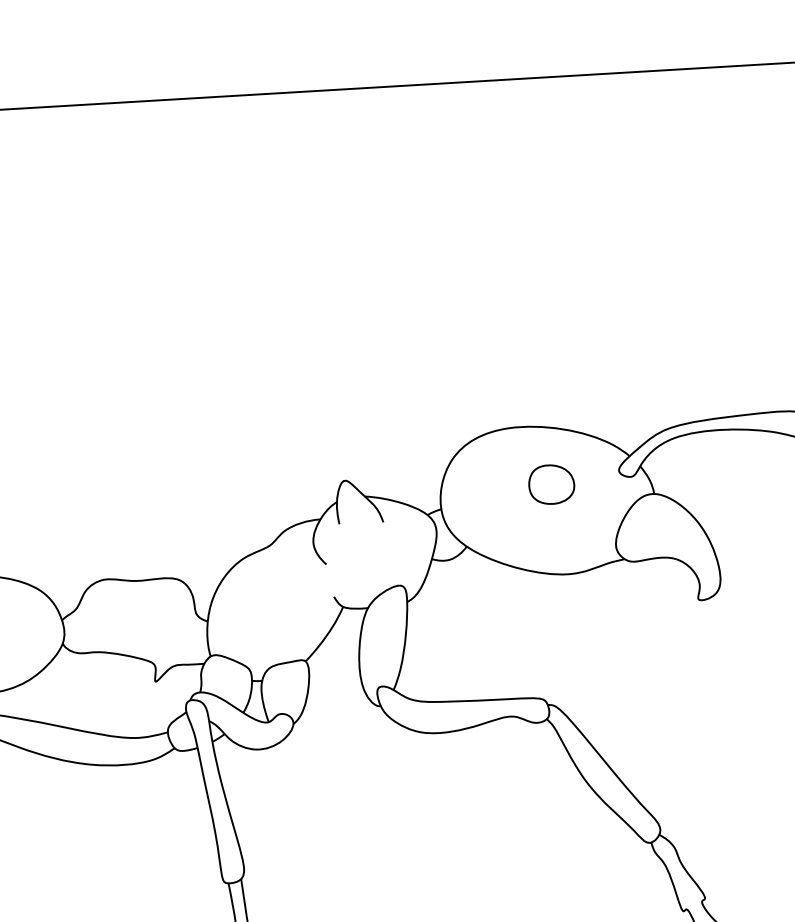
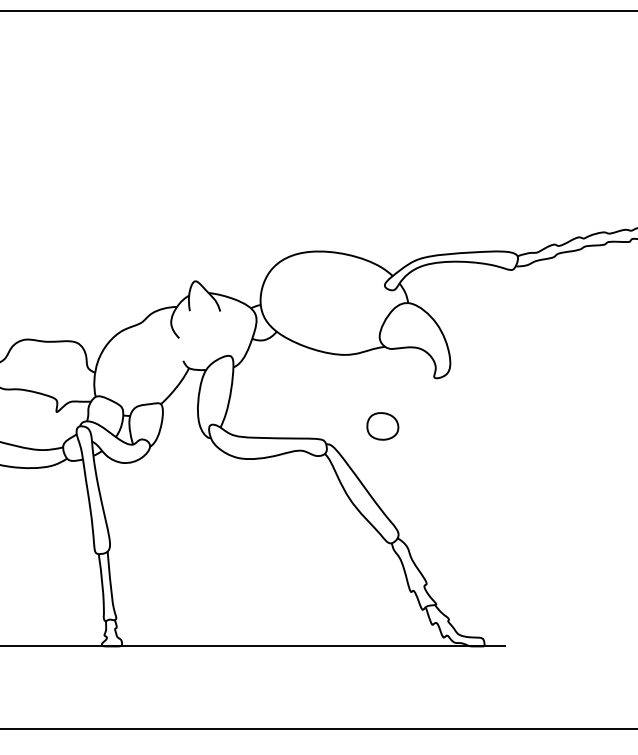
part: (551, 484) -> (382, 426), moved

